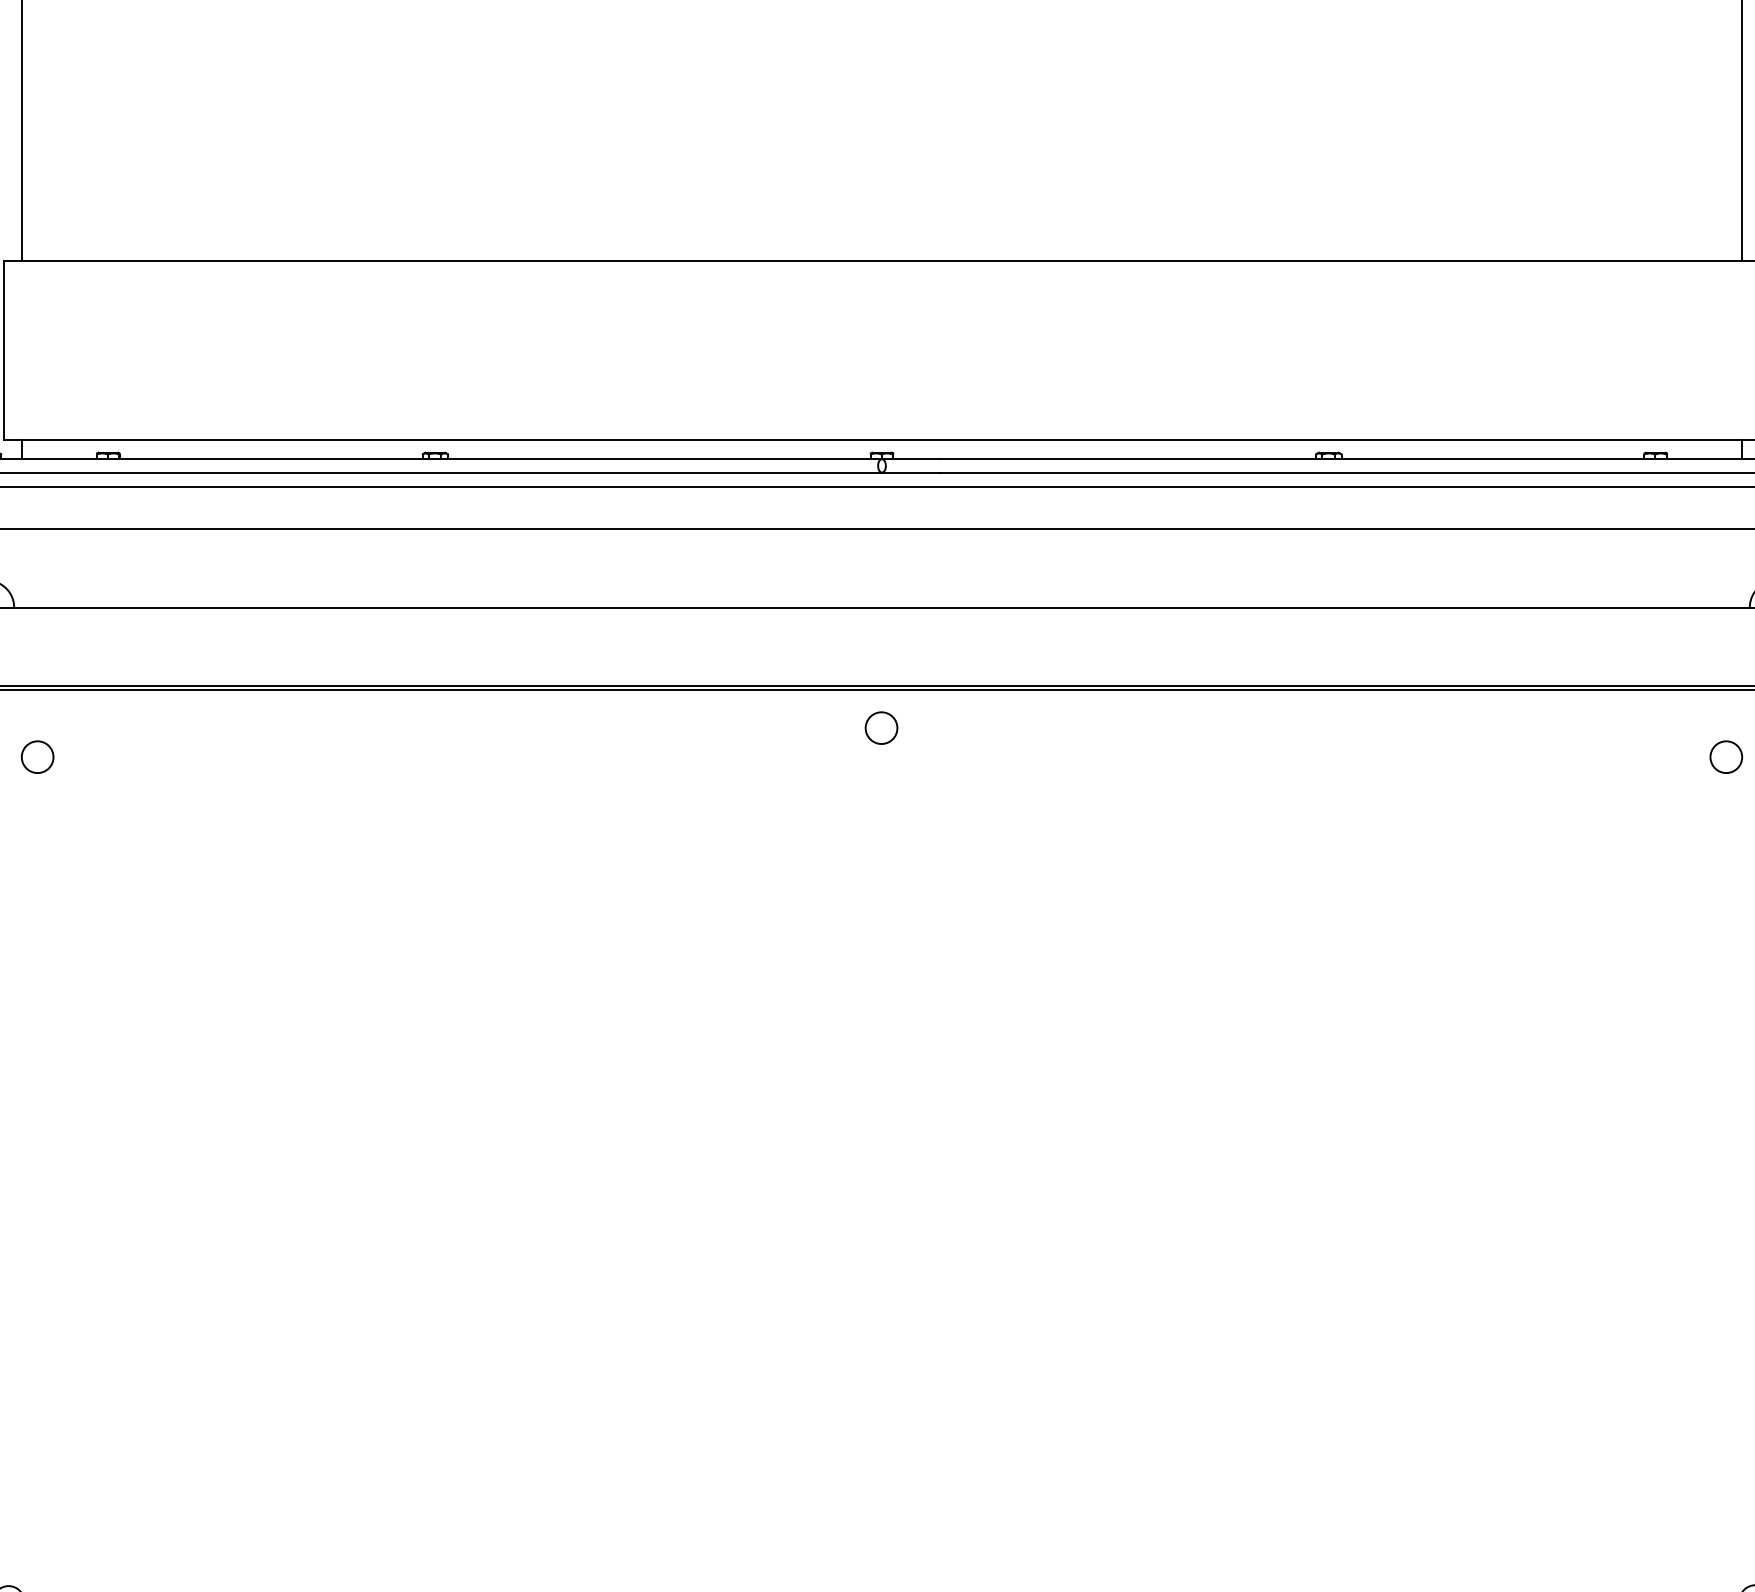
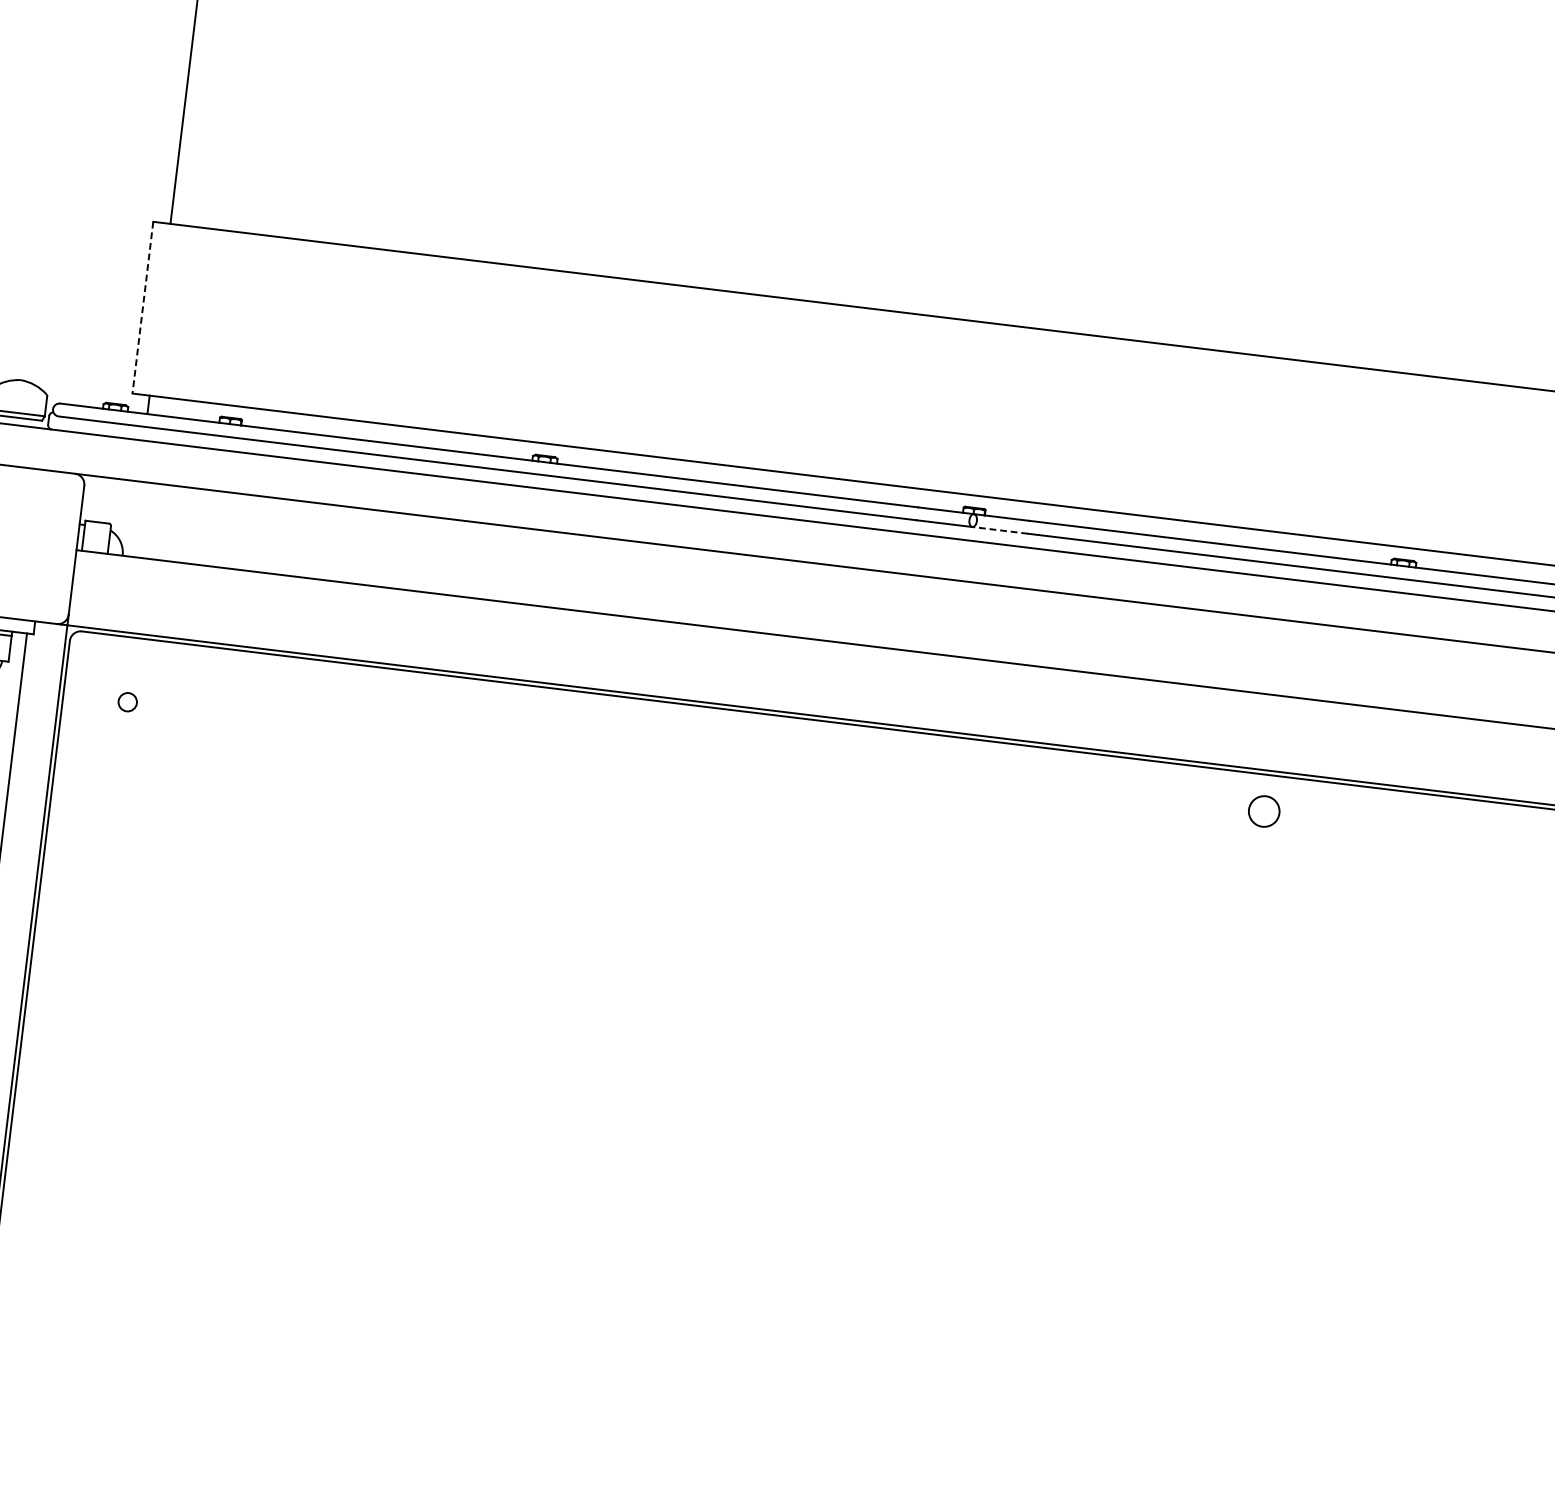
line: (4, 351) -> (143, 308), solid -> dashed
line: (910, 472) -> (999, 530), solid -> dashed
circle: (881, 727) -> (1264, 810), moved
circle: (37, 756) -> (127, 701), size x0.6

